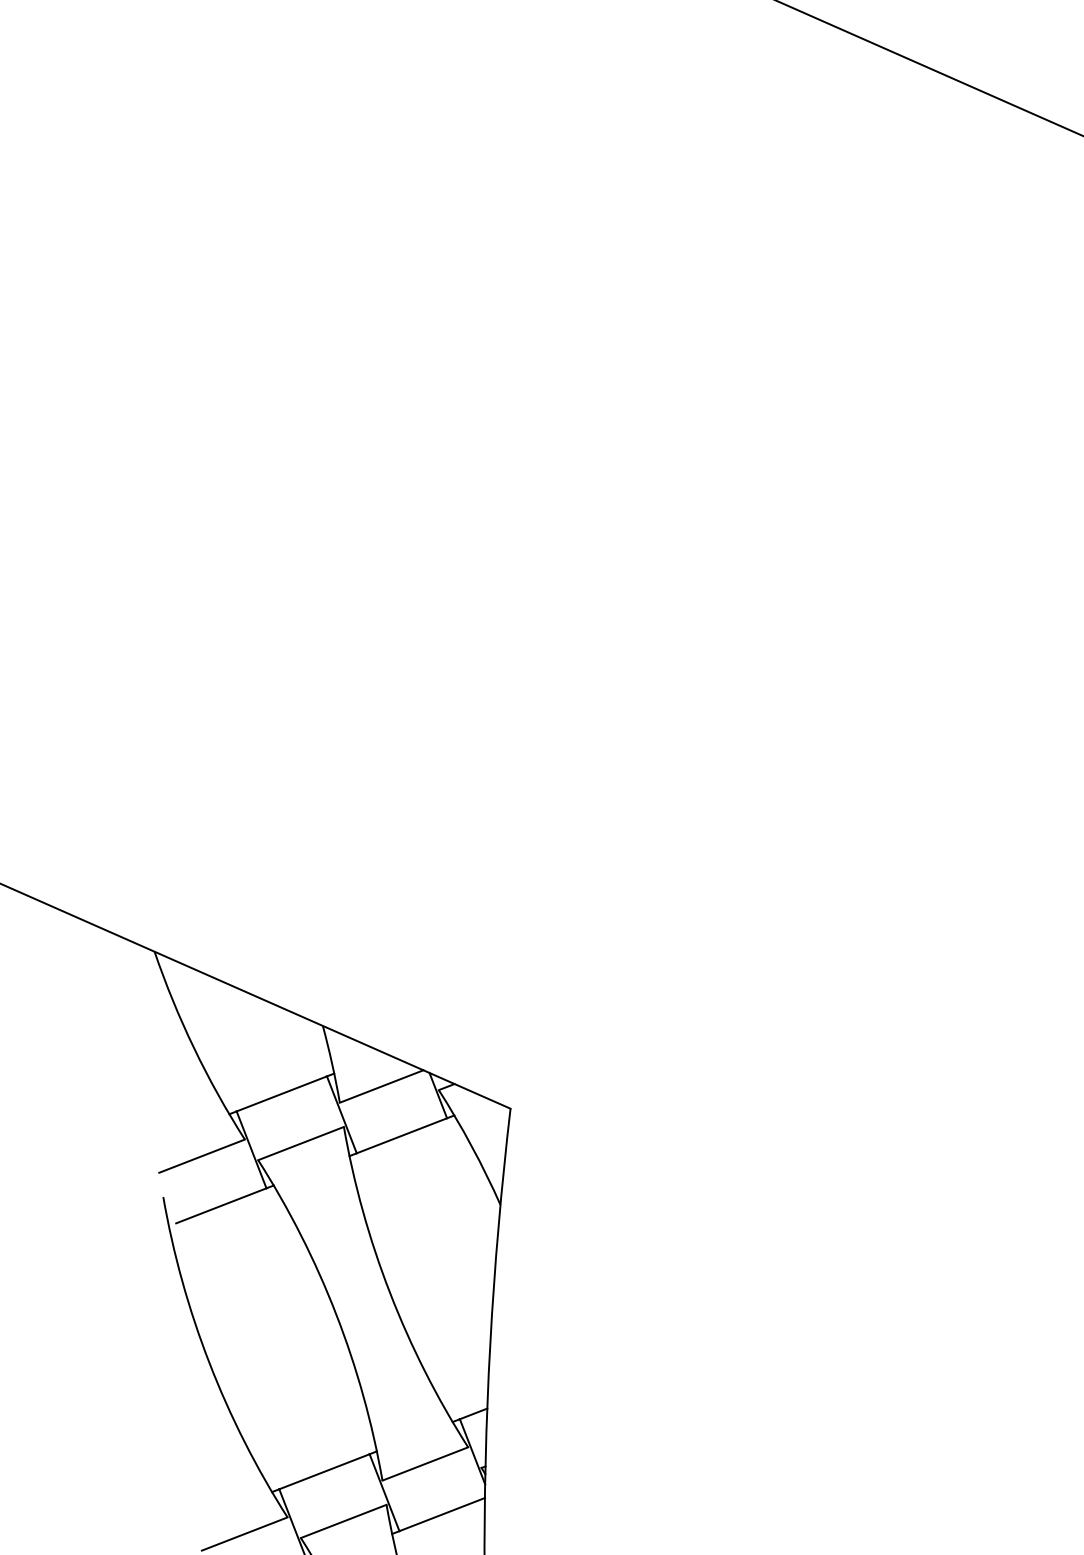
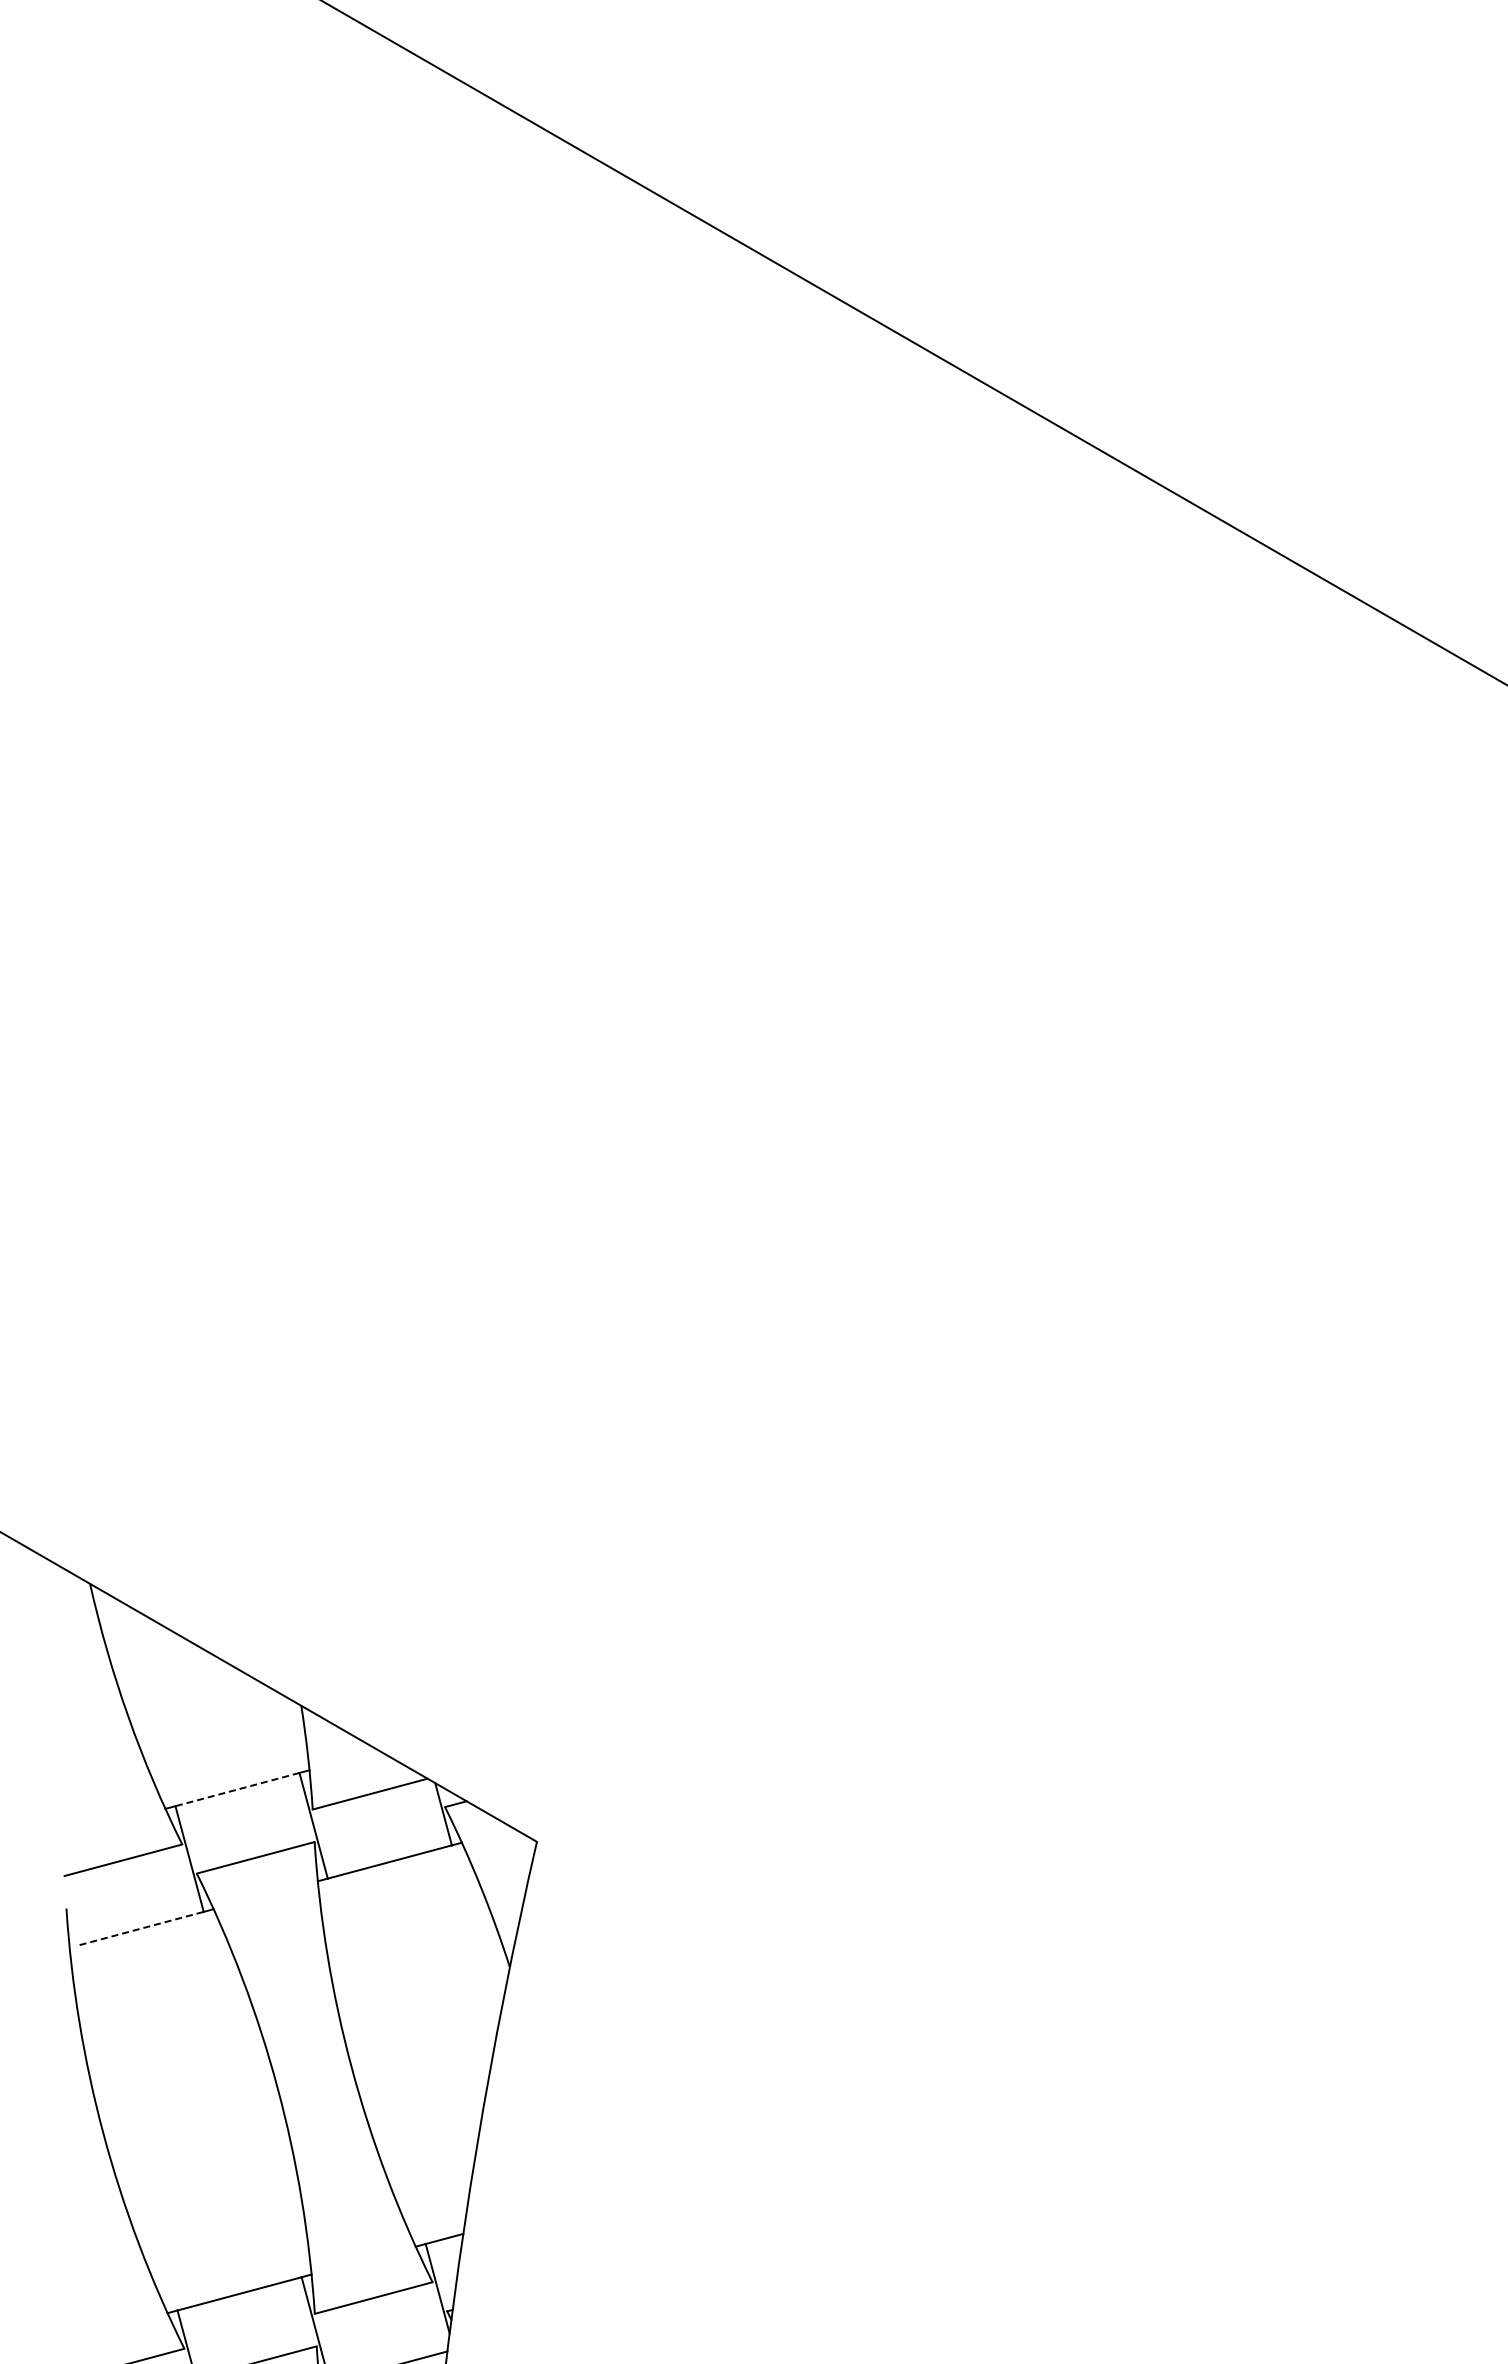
line: (281, 1093) -> (237, 1789), solid -> dashed
line: (221, 1205) -> (142, 1928), solid -> dashed

